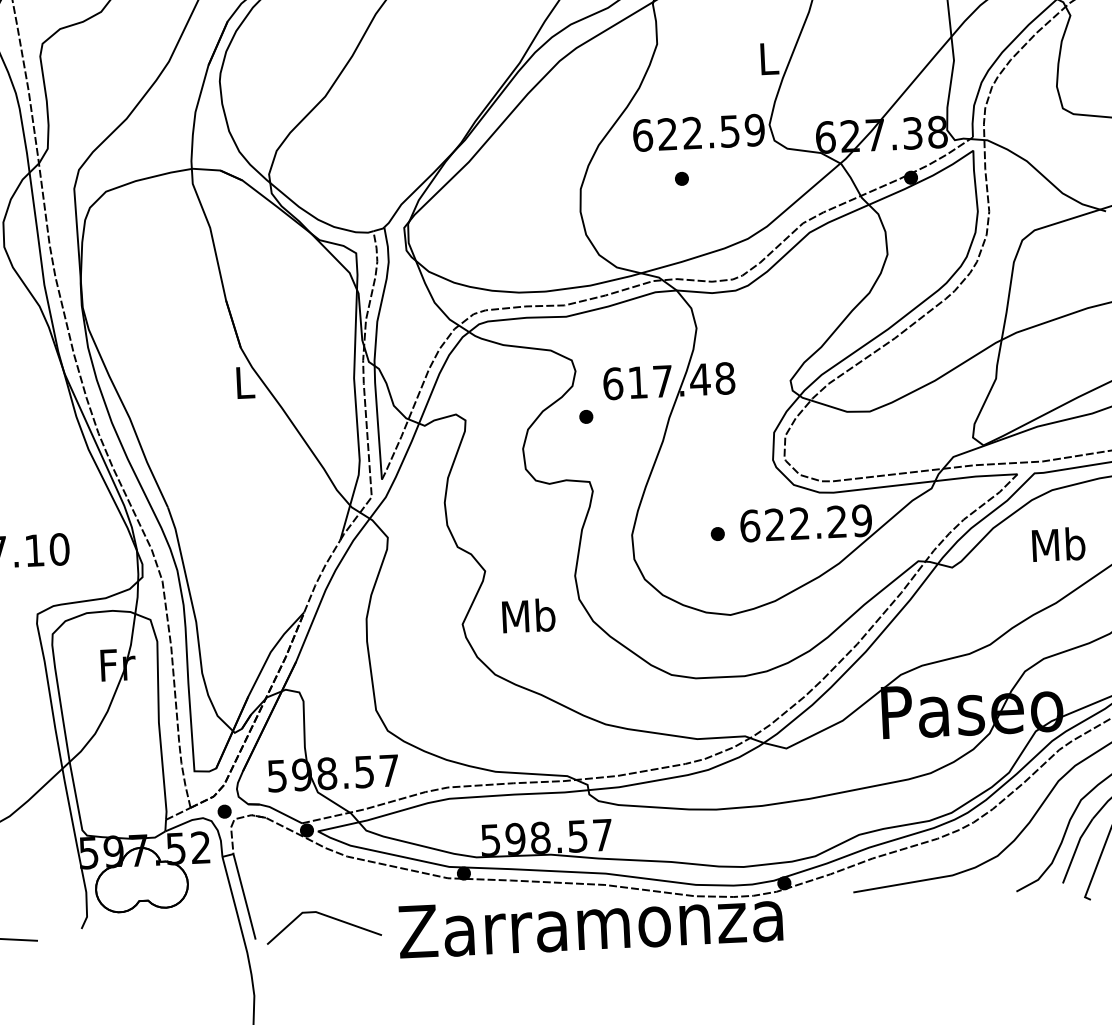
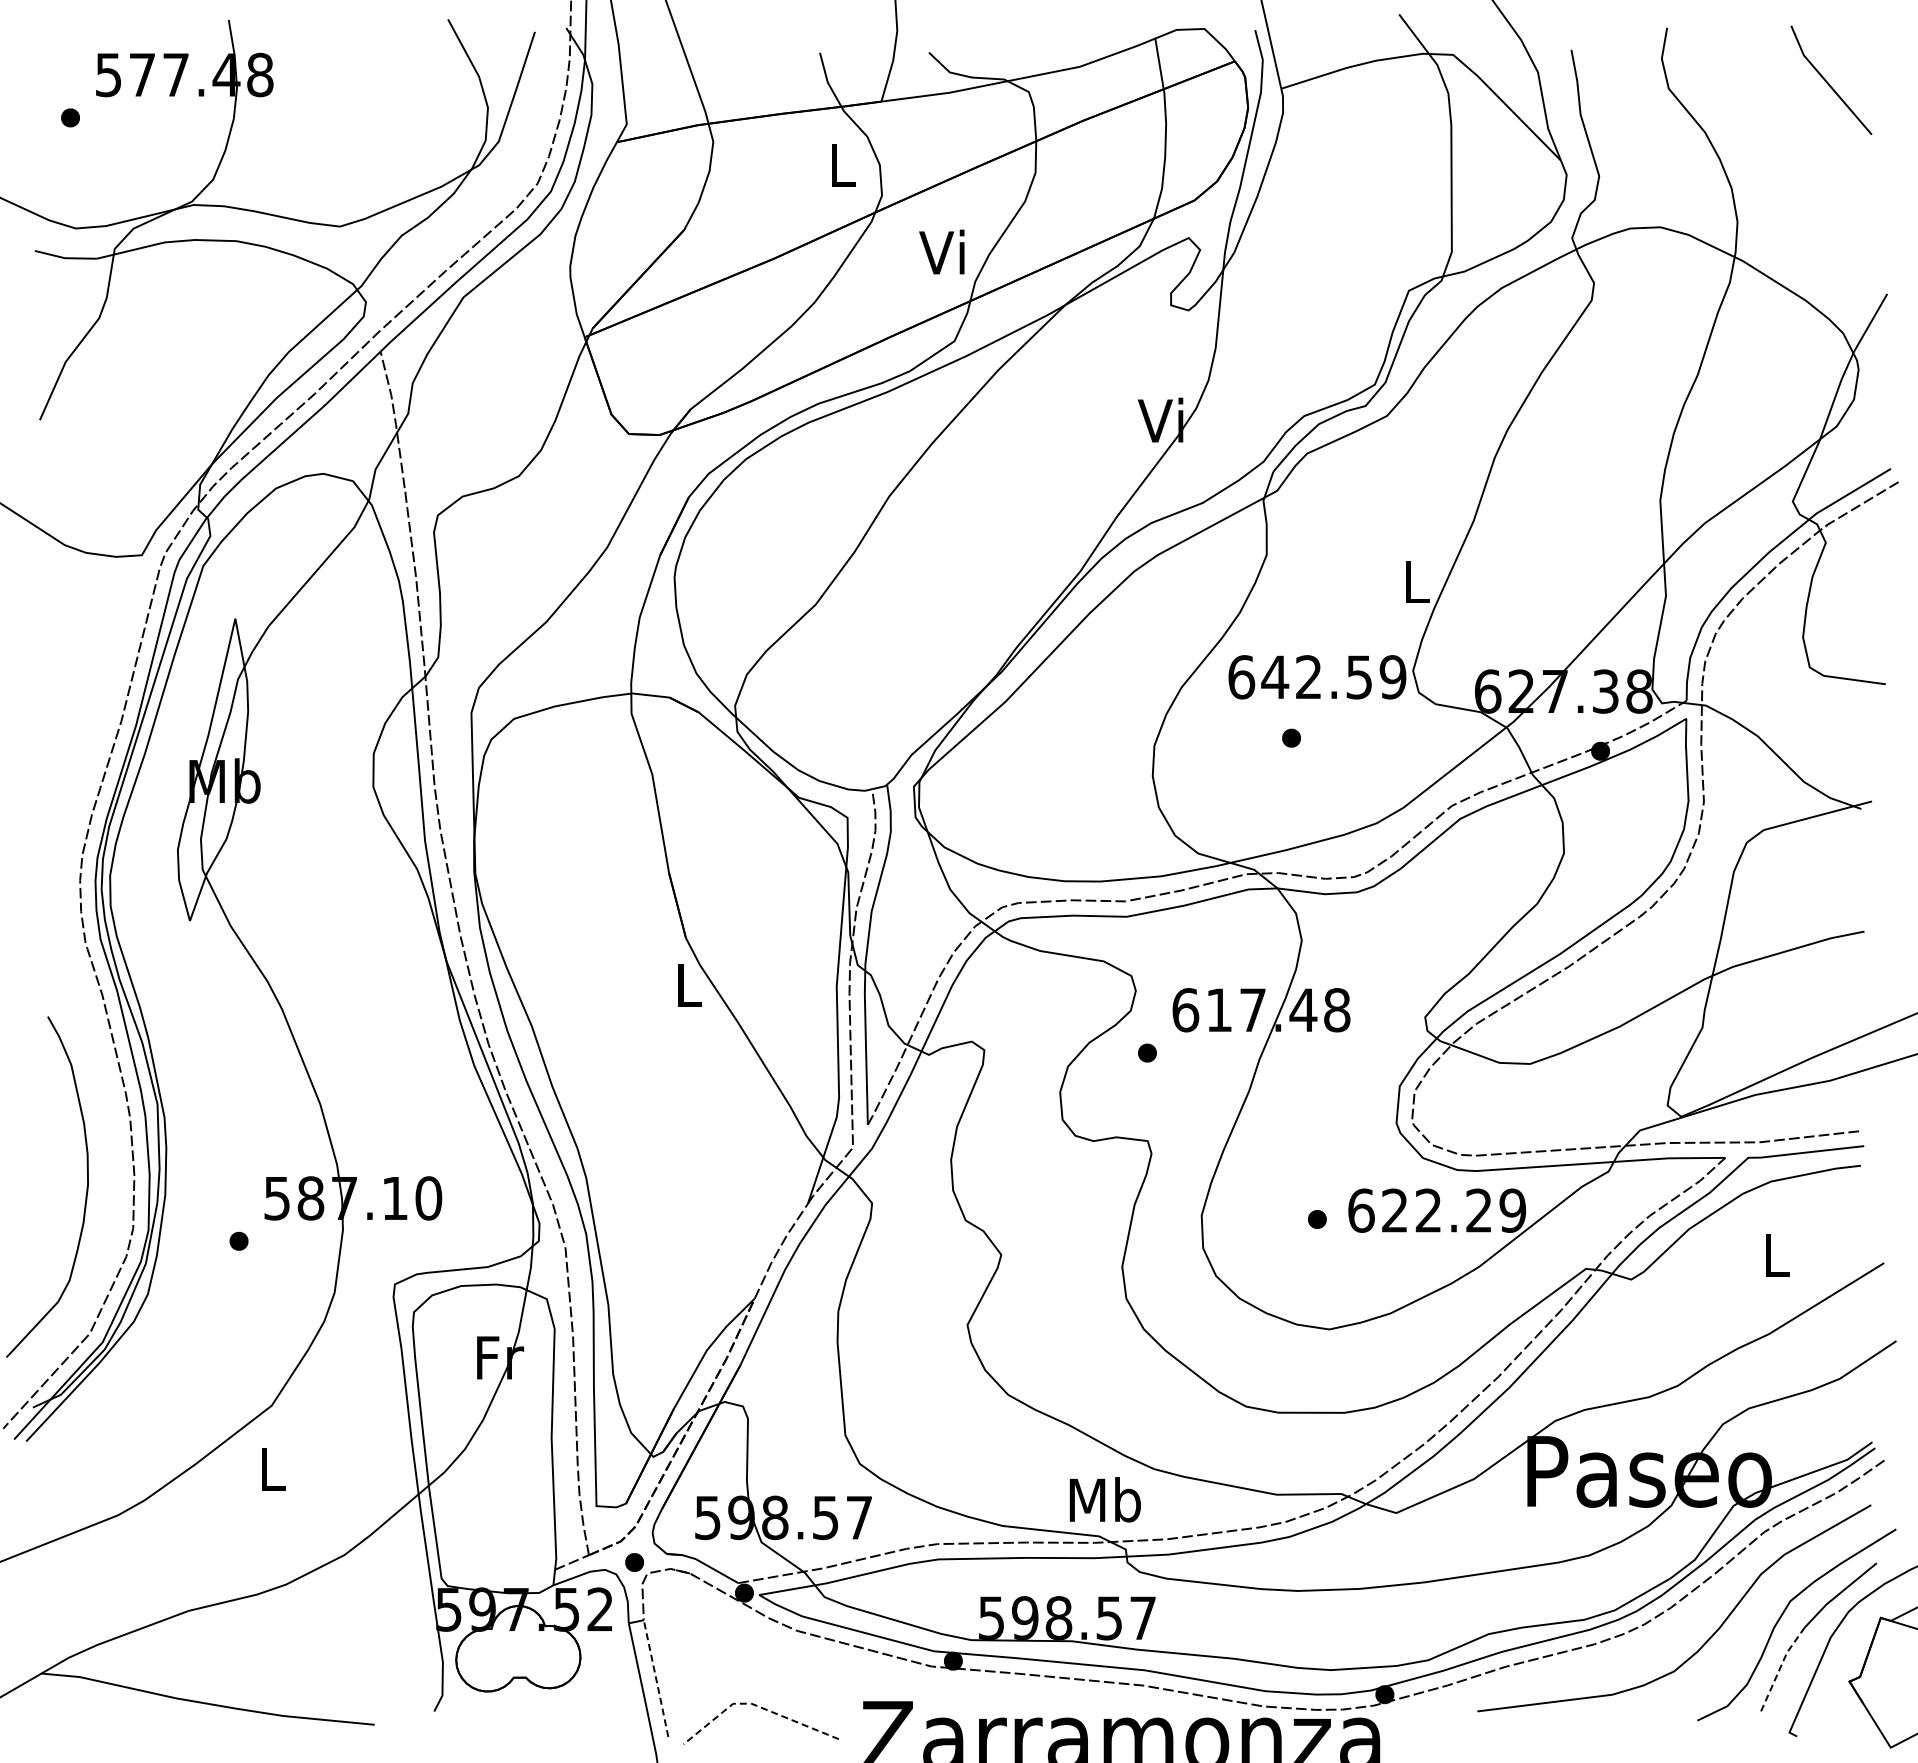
text: (667, 133) -> (1275, 676), 622.59 -> 642.59
text: (1058, 544) -> (1776, 1255), Mb -> L
text: (528, 615) -> (1104, 1499), moved
line: (1076, 850) -> (1780, 1668), solid -> dashed
line: (244, 897) -> (656, 1679), solid -> dashed
line: (319, 913) -> (755, 1705), solid -> dashed

